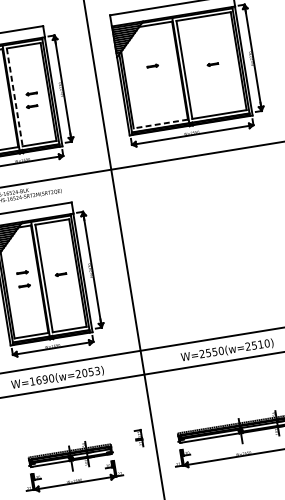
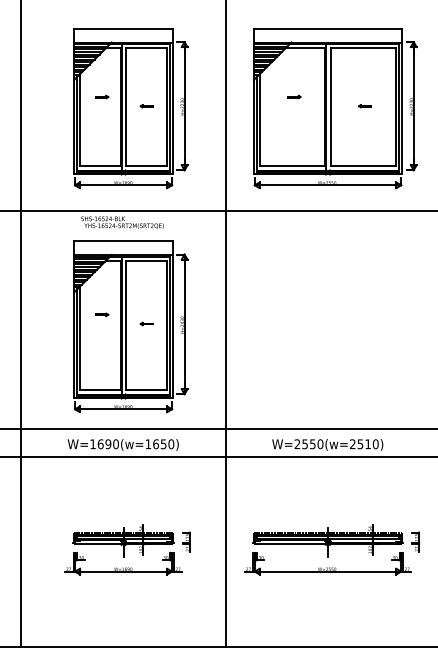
line: (15, 97) -> (126, 107), dashed -> solid
part: (31, 106) -> (144, 121), removed
line: (160, 124) -> (292, 166), dashed -> solid
part: (25, 285) -> (102, 330), removed
text: (87, 372) -> (159, 444), W=1690(w=2053) -> W=1690(w=1650)
part: (139, 437) -> (186, 541), moved

